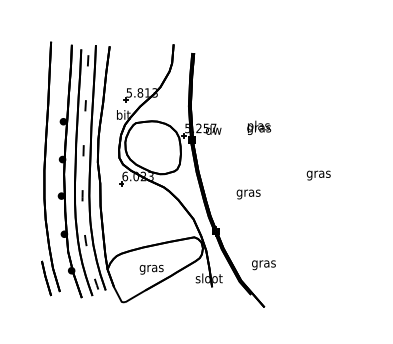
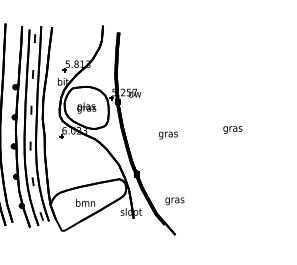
text: (259, 127) -> (87, 107), moved
text: (318, 175) -> (232, 129), moved
text: (248, 194) -> (168, 135), moved
text: (151, 268) -> (85, 203), gras -> bmn

